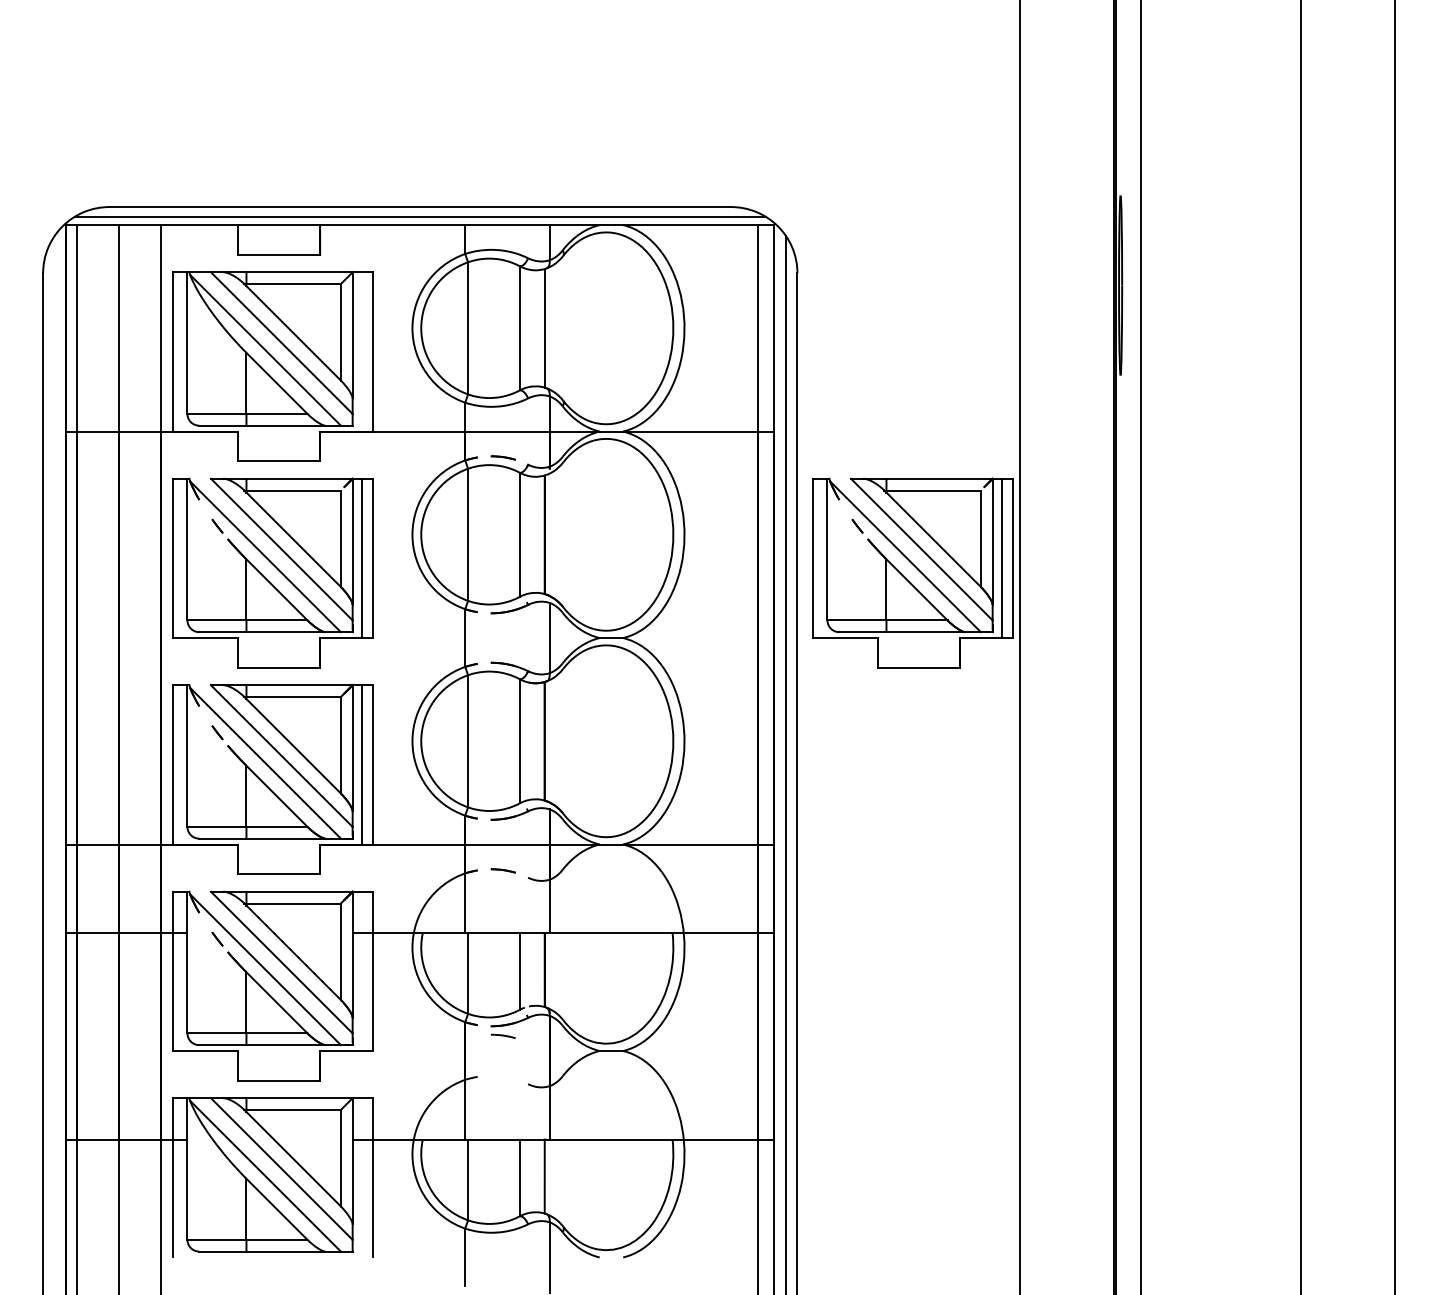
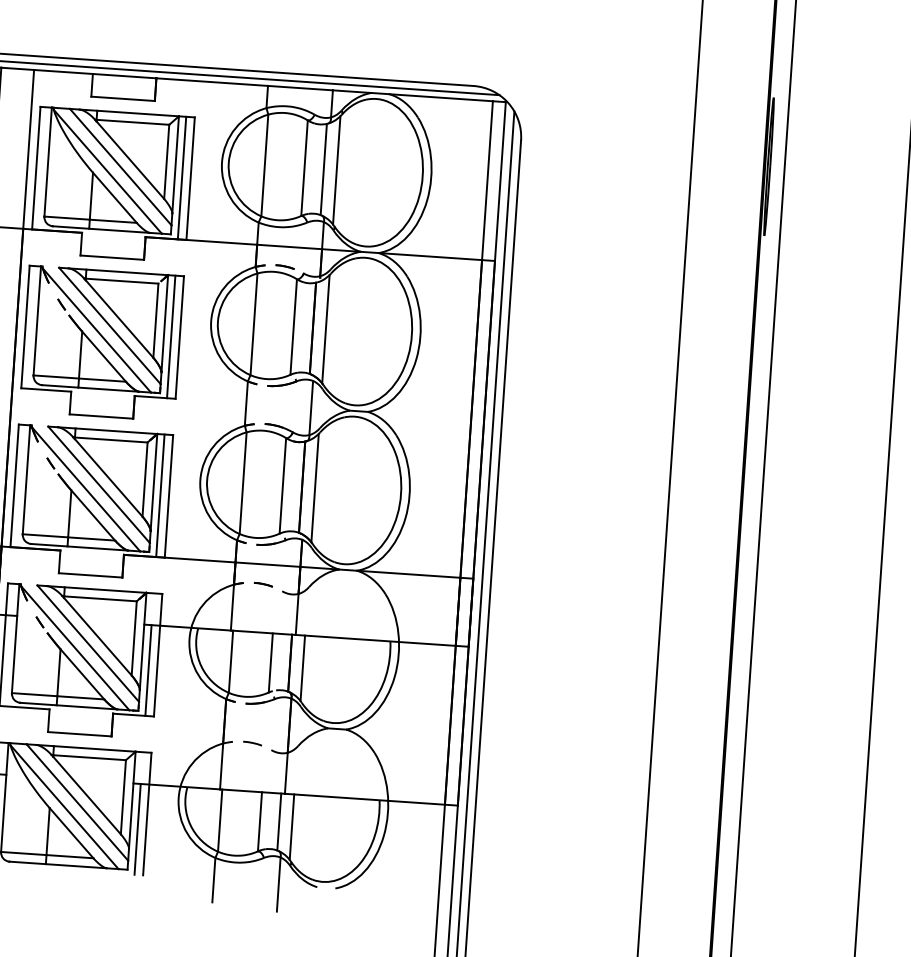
line: (561, 327) -> (336, 169), added
line: (362, 351) -> (182, 177), added
line: (561, 534) -> (325, 329), added
part: (912, 572) -> (593, 376), removed
line: (561, 740) -> (315, 487), added
line: (561, 975) -> (302, 668), added
line: (362, 992) -> (148, 670), added
line: (502, 1035) -> (252, 742), moved
line: (561, 1181) -> (291, 826), added
line: (362, 1198) -> (137, 829), added

